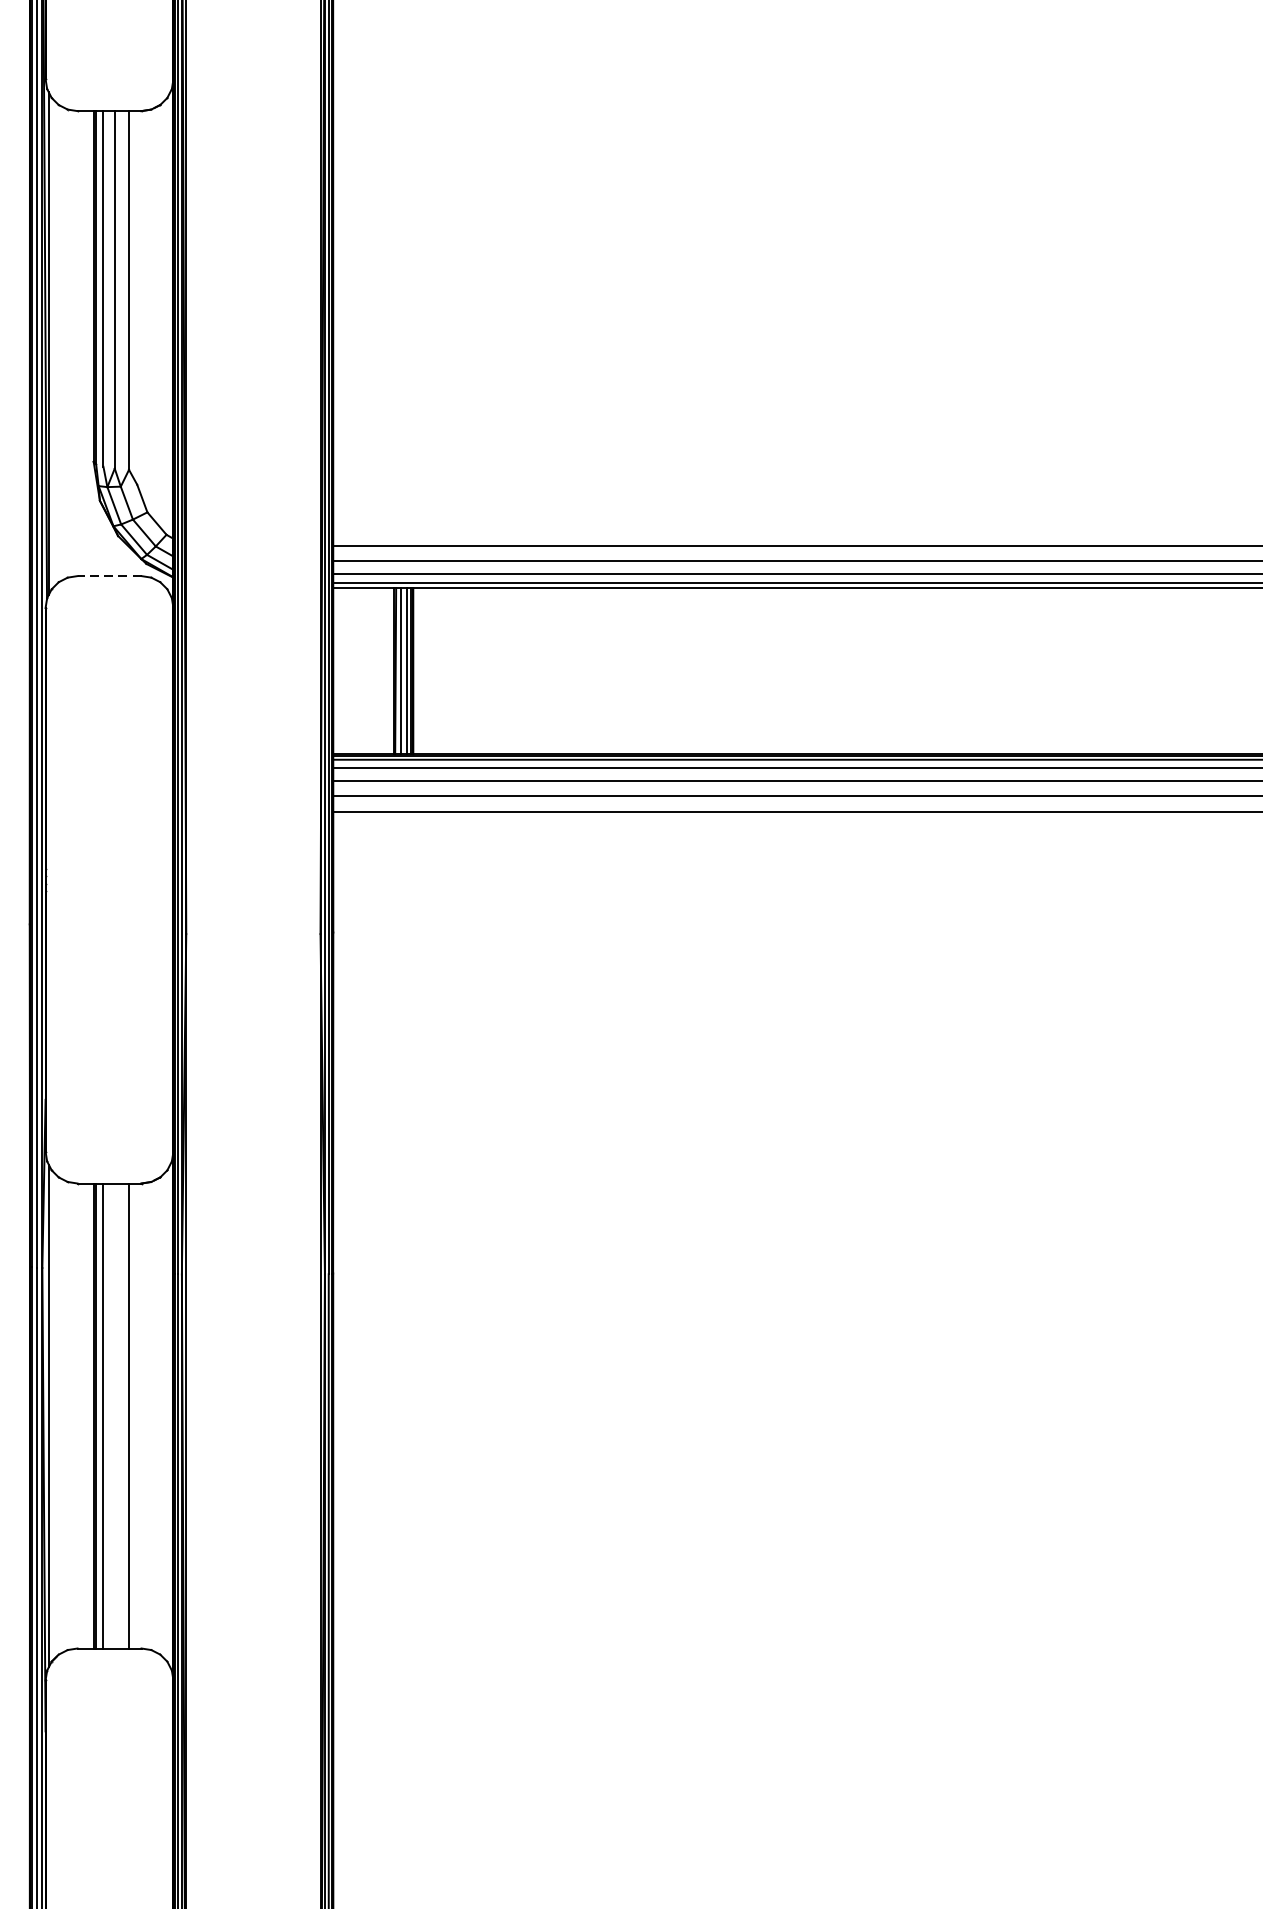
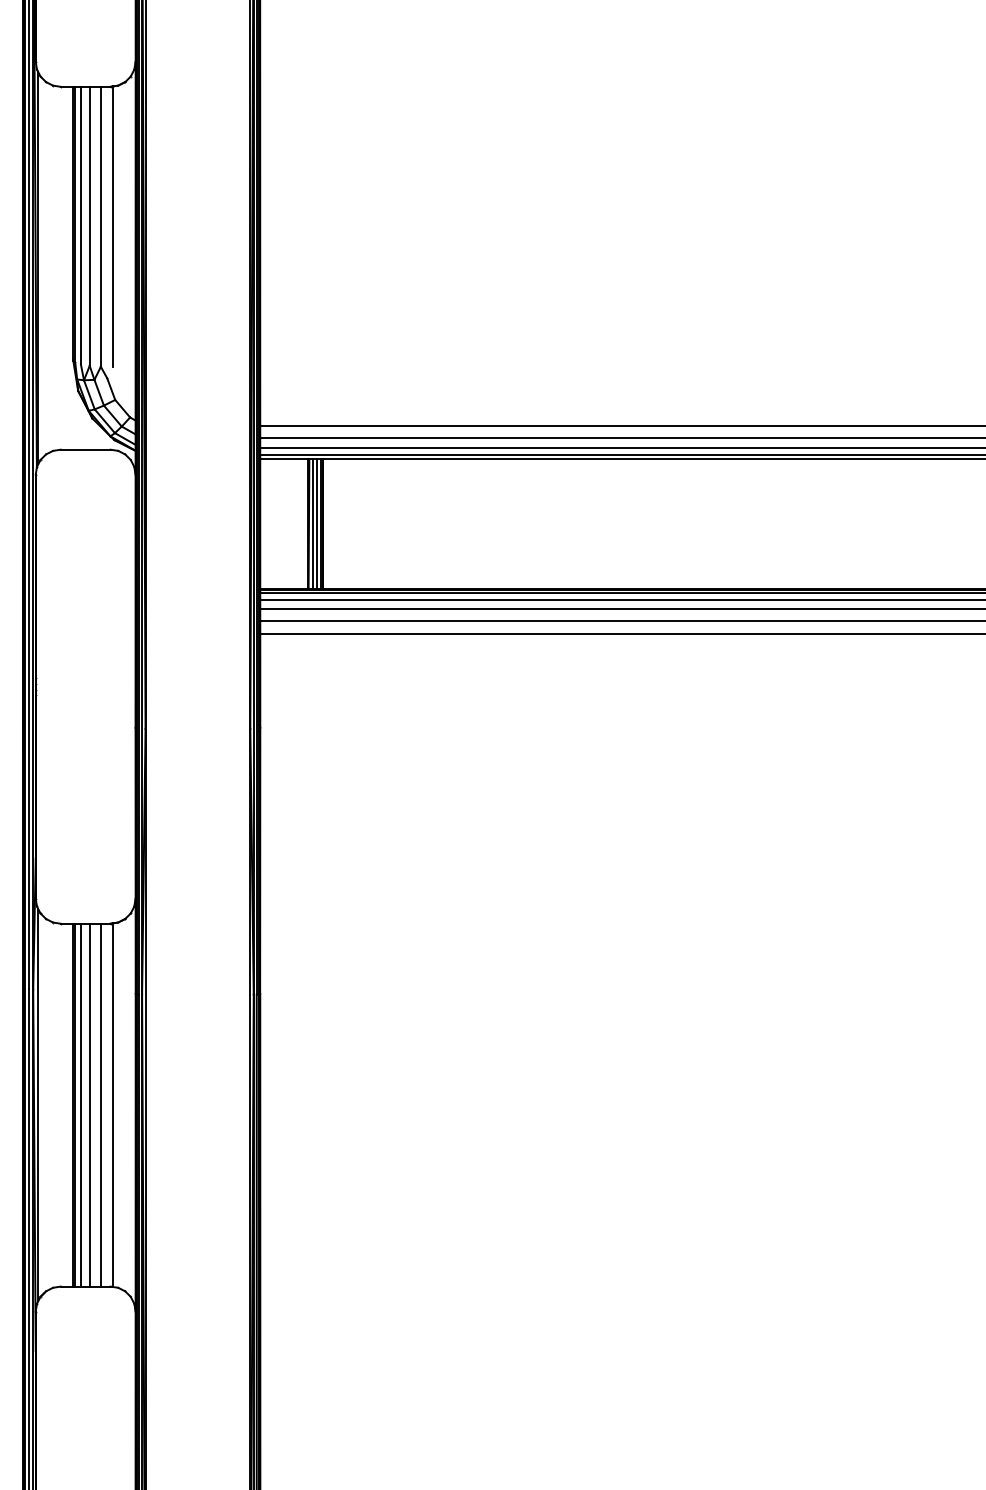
line: (145, 290) -> (113, 226), added
line: (109, 575) -> (85, 449), dashed -> solid
line: (114, 1415) -> (89, 1104), added
line: (145, 1416) -> (113, 1105), added

